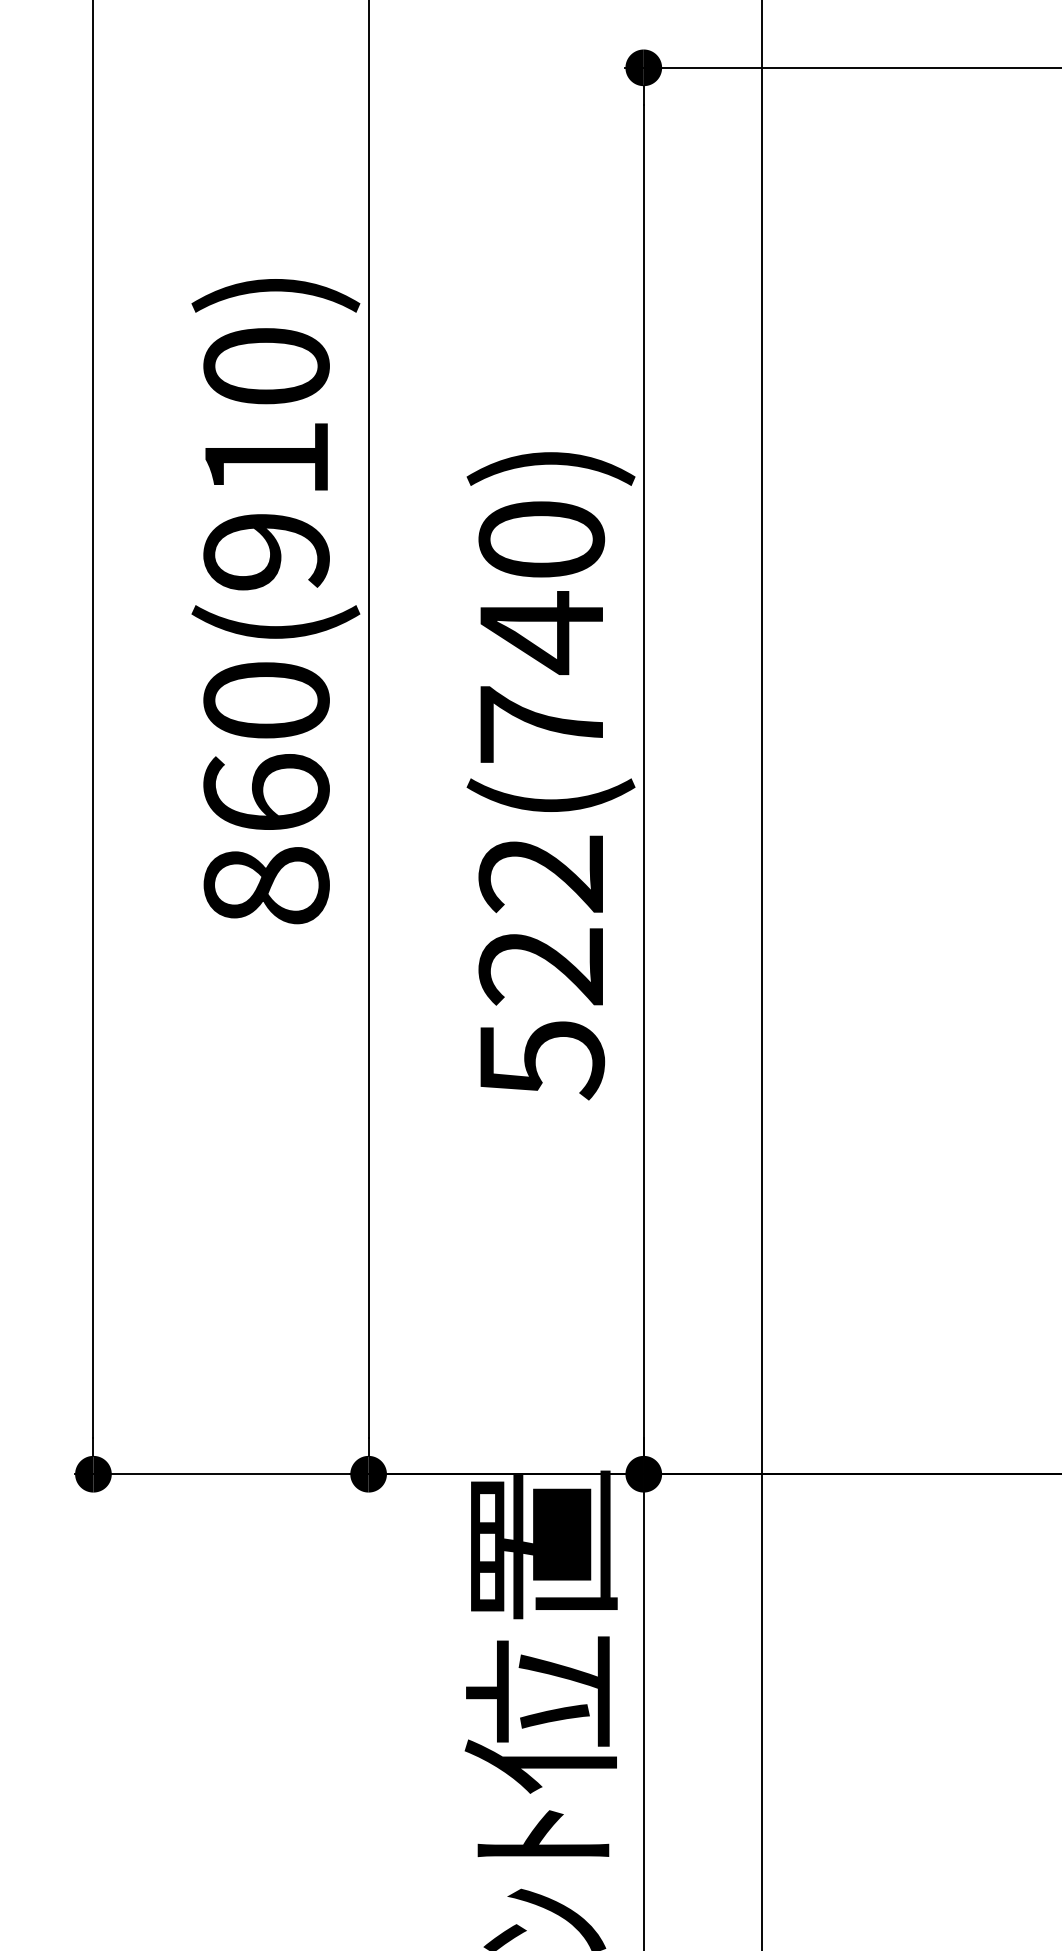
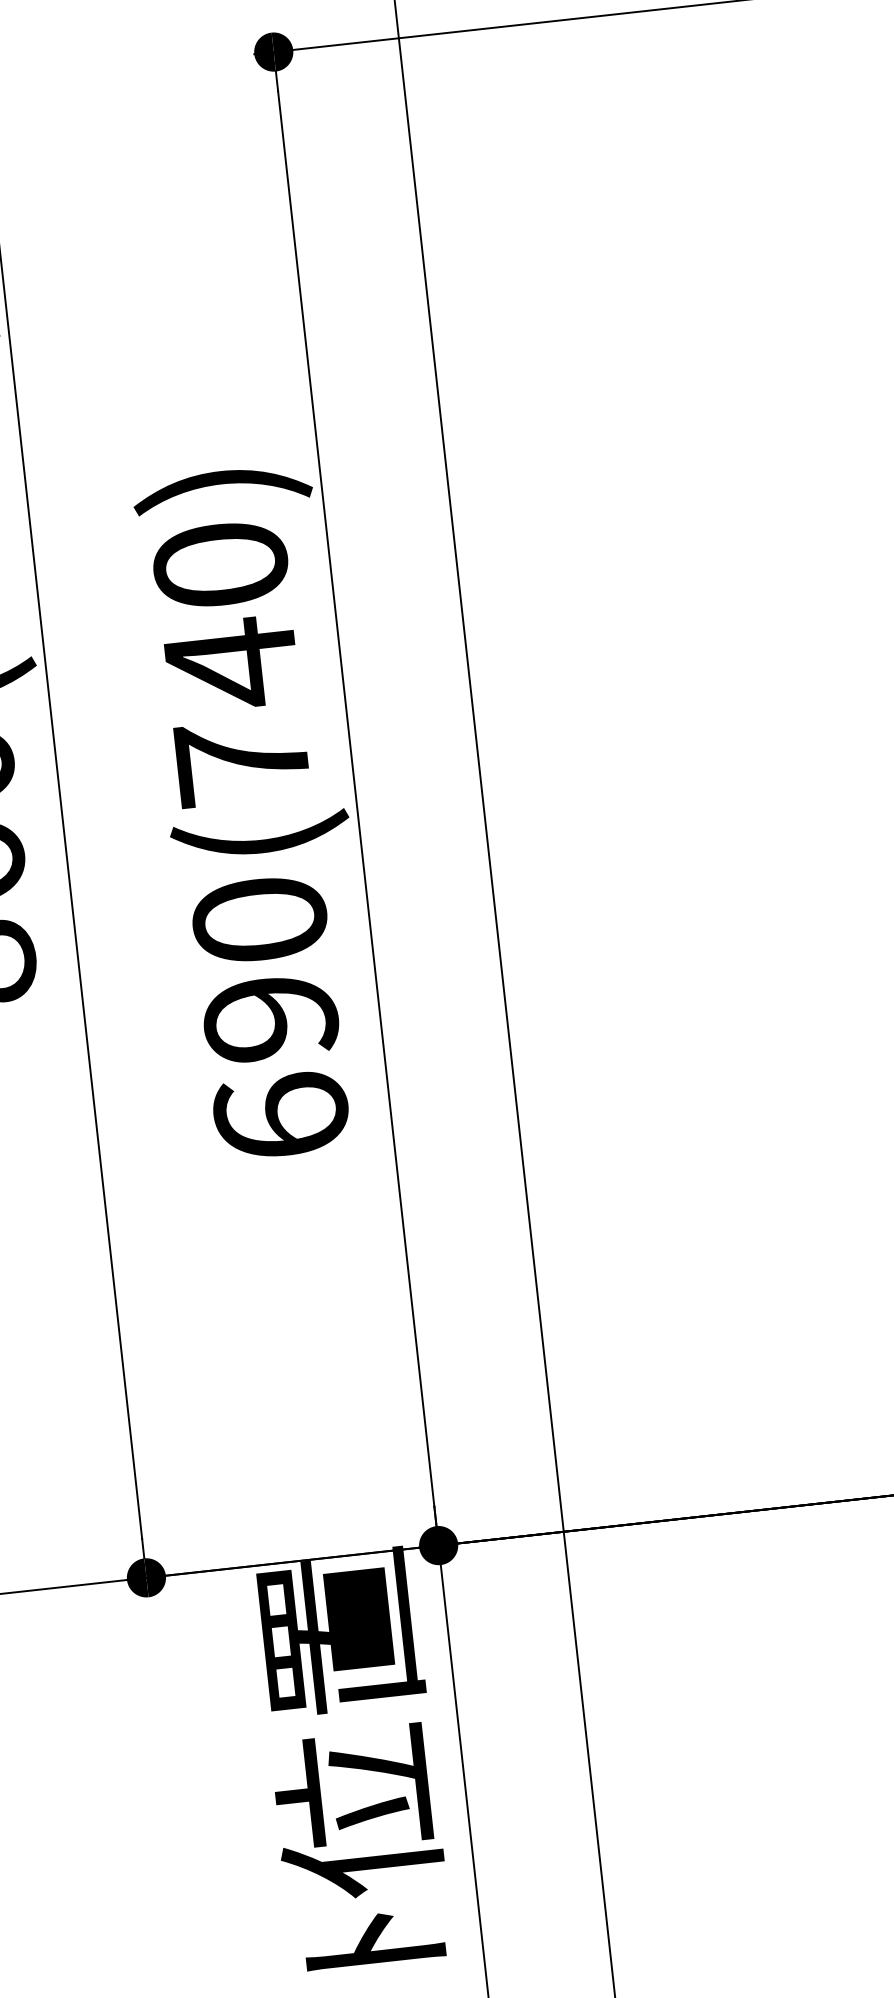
text: (541, 967) -> (270, 1019), 522(740) -> 690(740)

